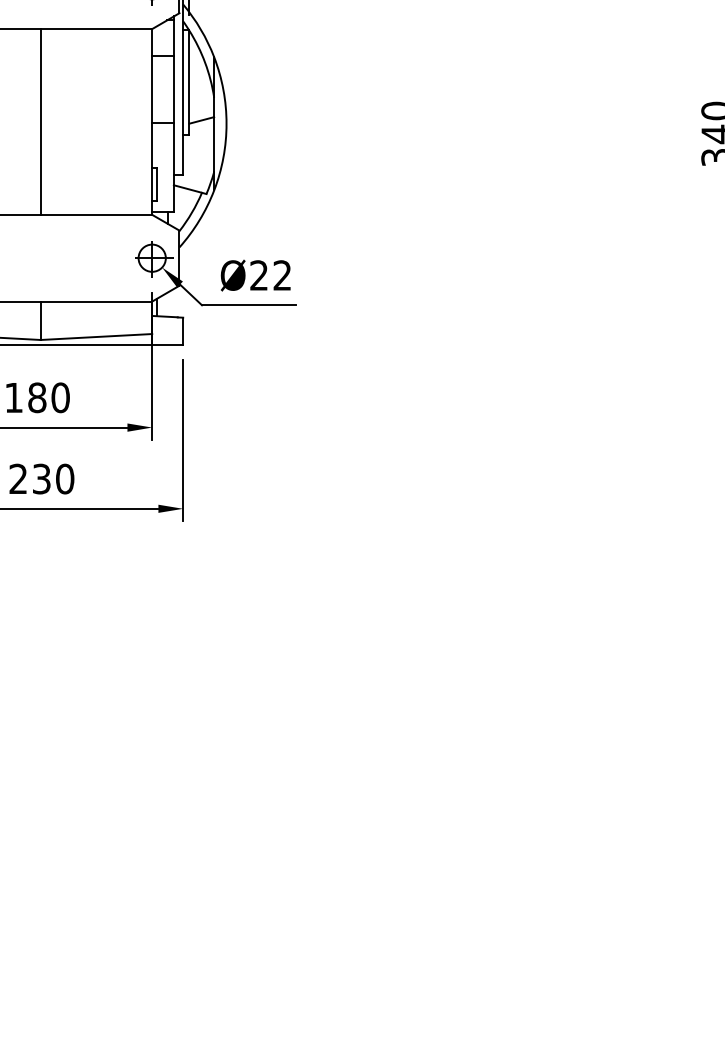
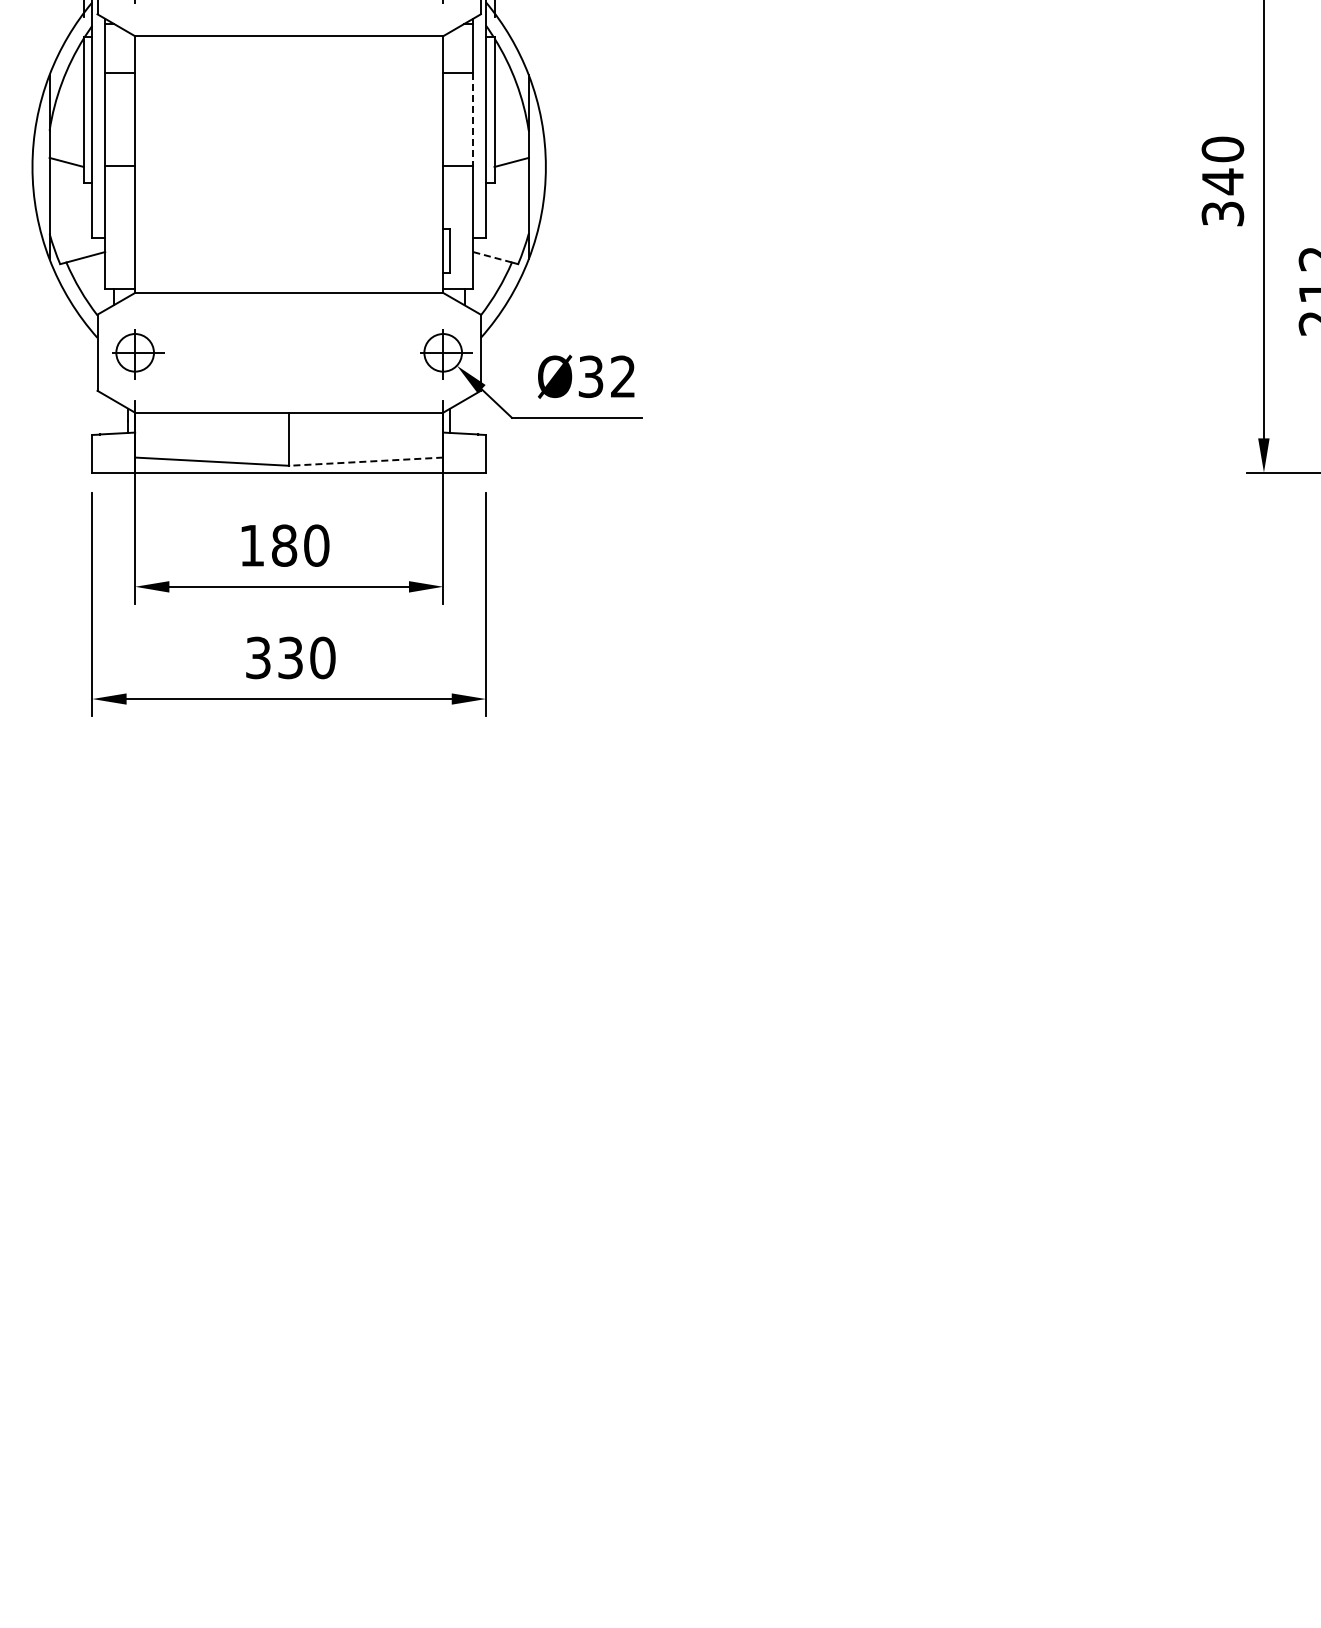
line: (174, 90) -> (473, 120), solid -> dashed
line: (40, 121) -> (289, 164), removed
line: (187, 189) -> (492, 257), solid -> dashed
text: (258, 275) -> (590, 376), Ø22 -> Ø32
line: (95, 336) -> (365, 461), solid -> dashed
text: (18, 479) -> (258, 658), 230 -> 330

